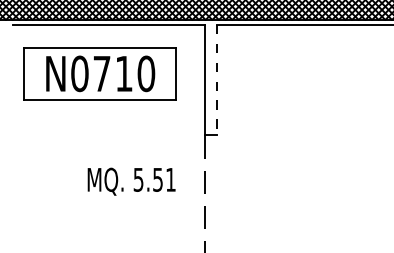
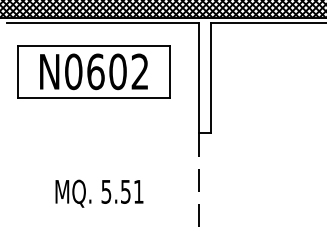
text: (124, 73) -> (118, 71), N0710 -> N0602
line: (217, 80) -> (211, 78), dashed -> solid
text: (131, 181) -> (99, 193), moved

